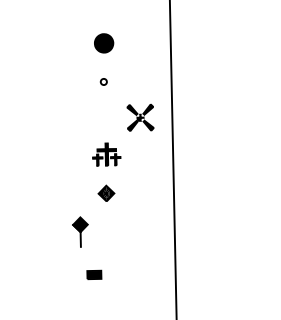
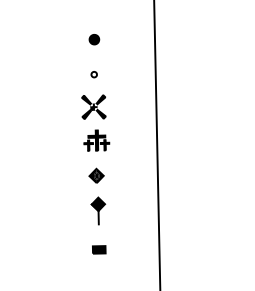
part: (103, 43) -> (93, 39), size x0.62
part: (140, 117) -> (93, 106), moved
part: (80, 231) -> (98, 210), moved
part: (94, 274) -> (99, 249), moved

